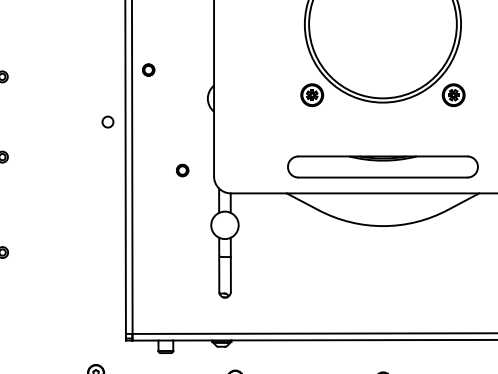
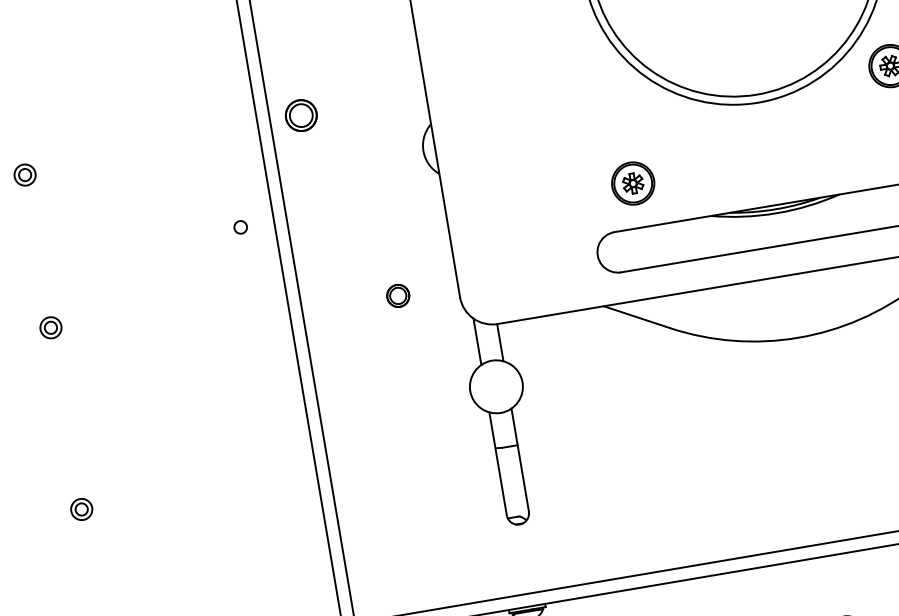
part: (148, 69) -> (301, 114), size x1.4
part: (312, 95) -> (633, 183), moved
circle: (107, 121) -> (239, 226), size x0.6

